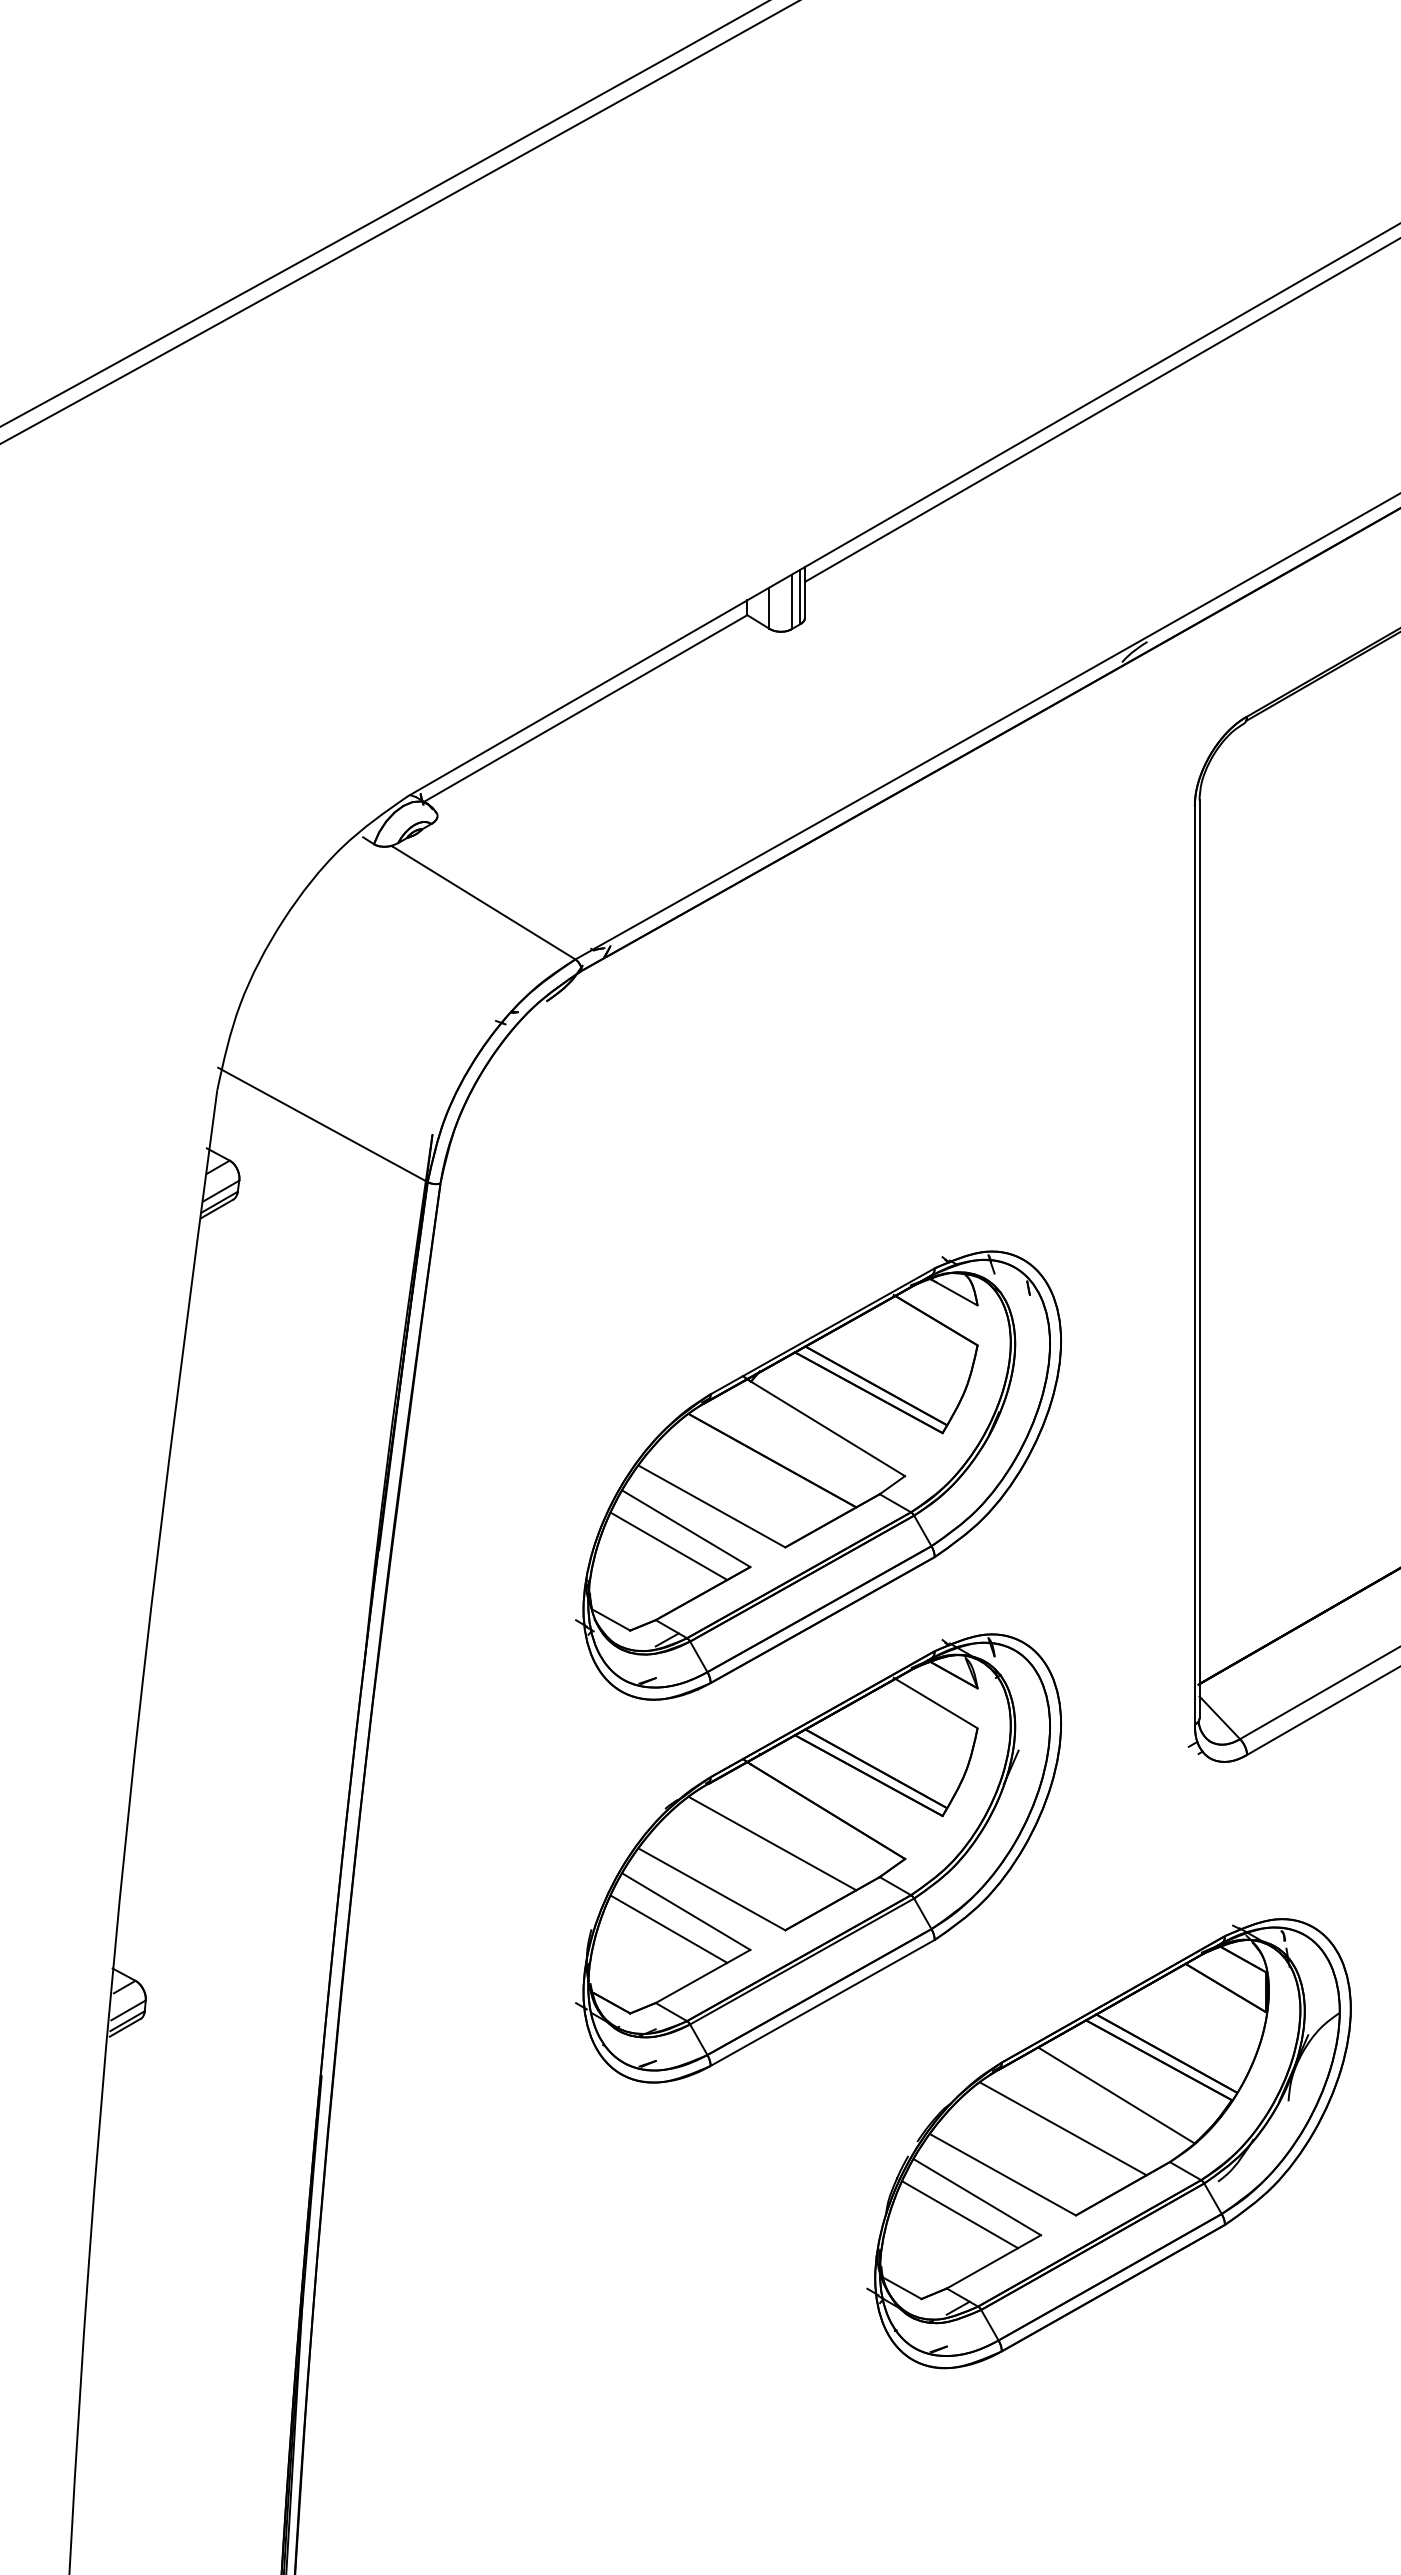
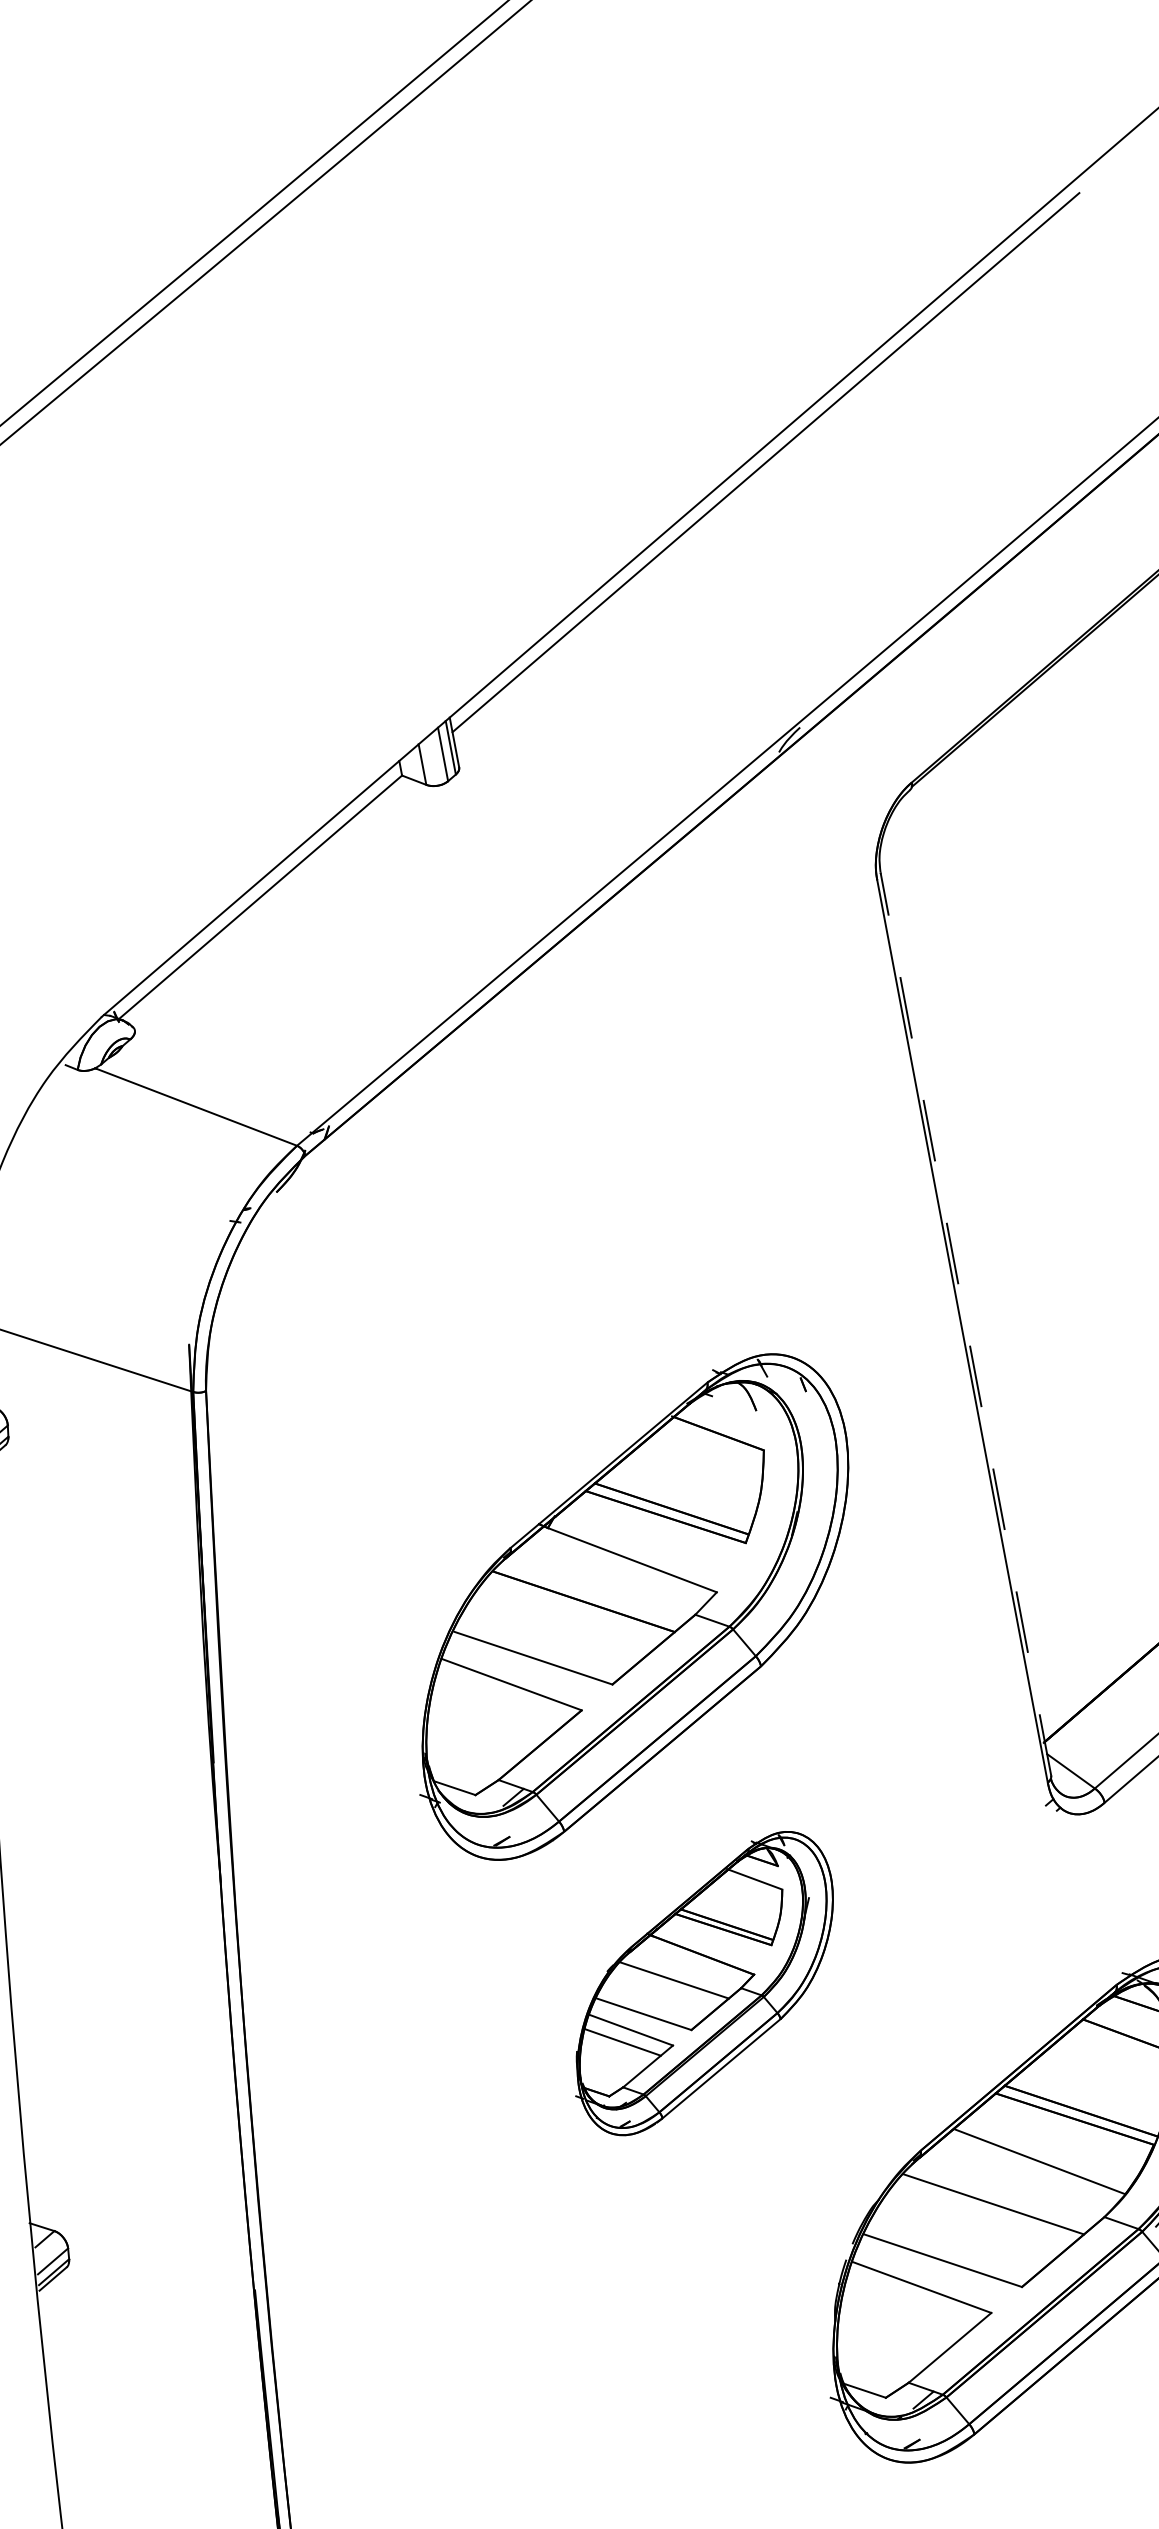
line: (1199, 1258) -> (965, 1323), solid -> dashed
line: (954, 1292) -> (731, 1402), removed
line: (669, 1546) -> (498, 1705), removed
part: (818, 1858) -> (702, 1984), size x0.6
line: (960, 2215) -> (908, 2308), removed

